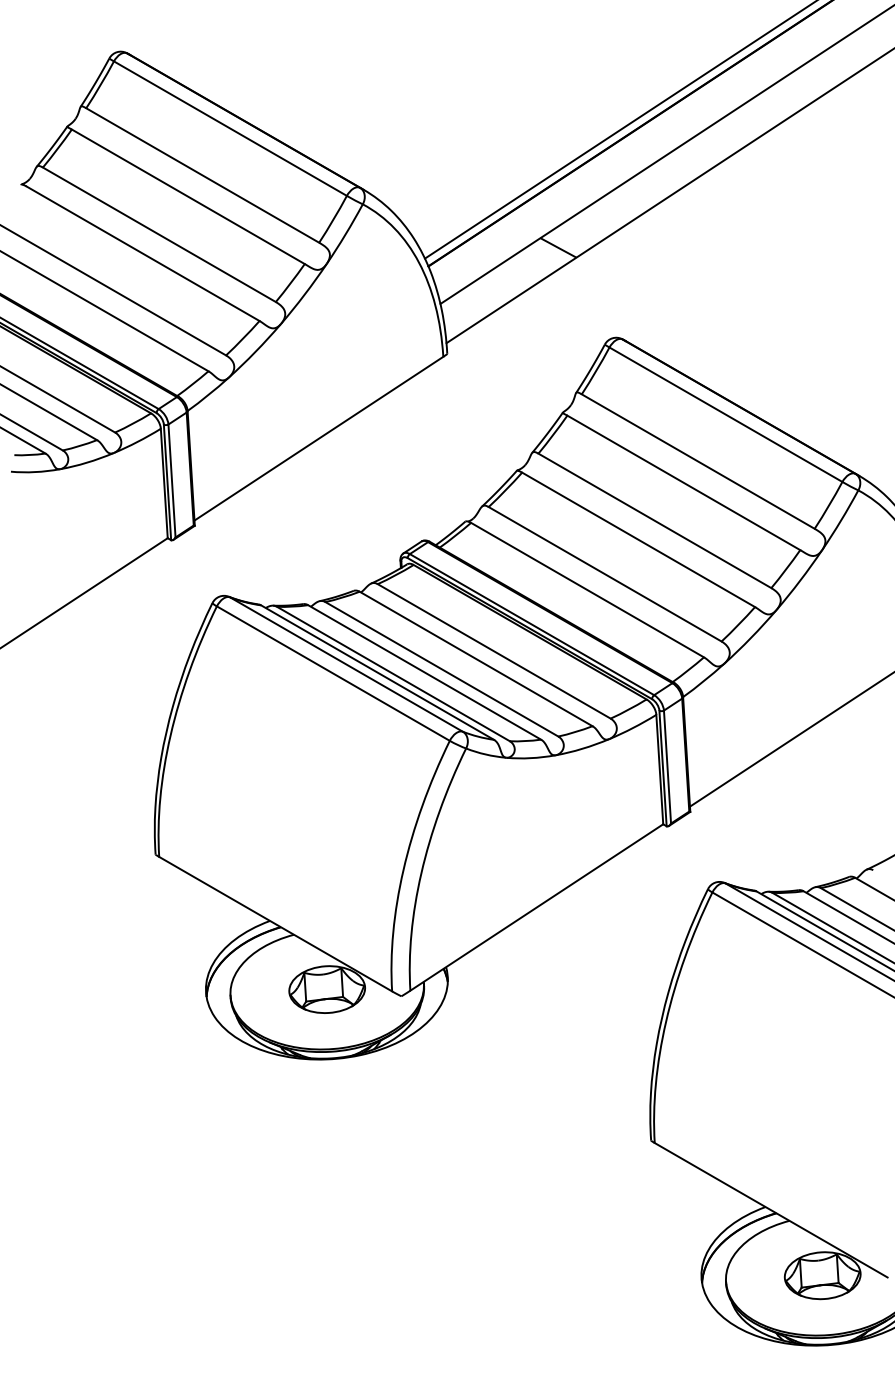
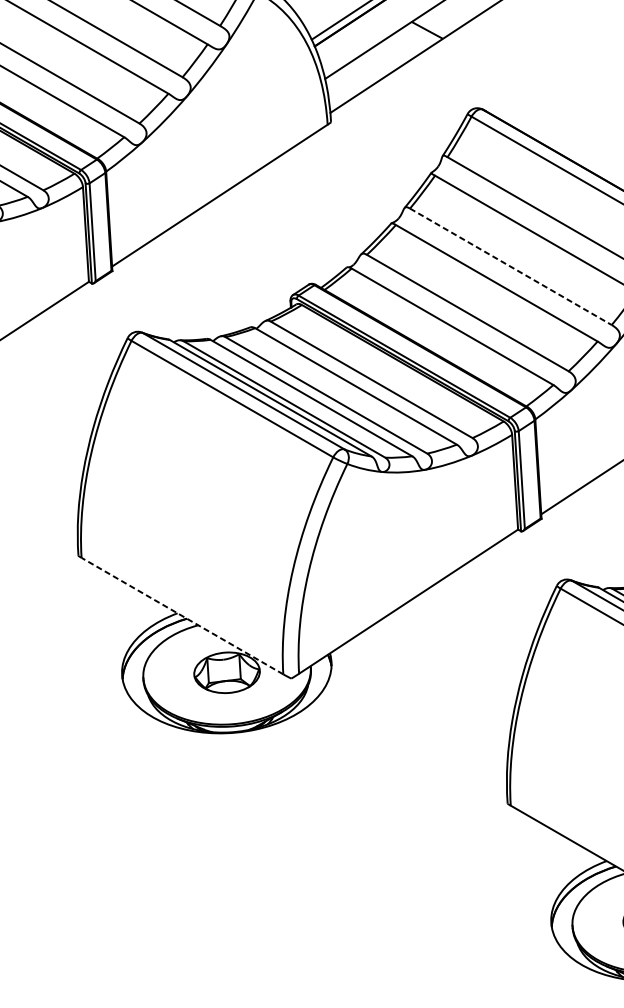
line: (655, 521) -> (511, 267), solid -> dashed
line: (275, 923) -> (182, 615), solid -> dashed

